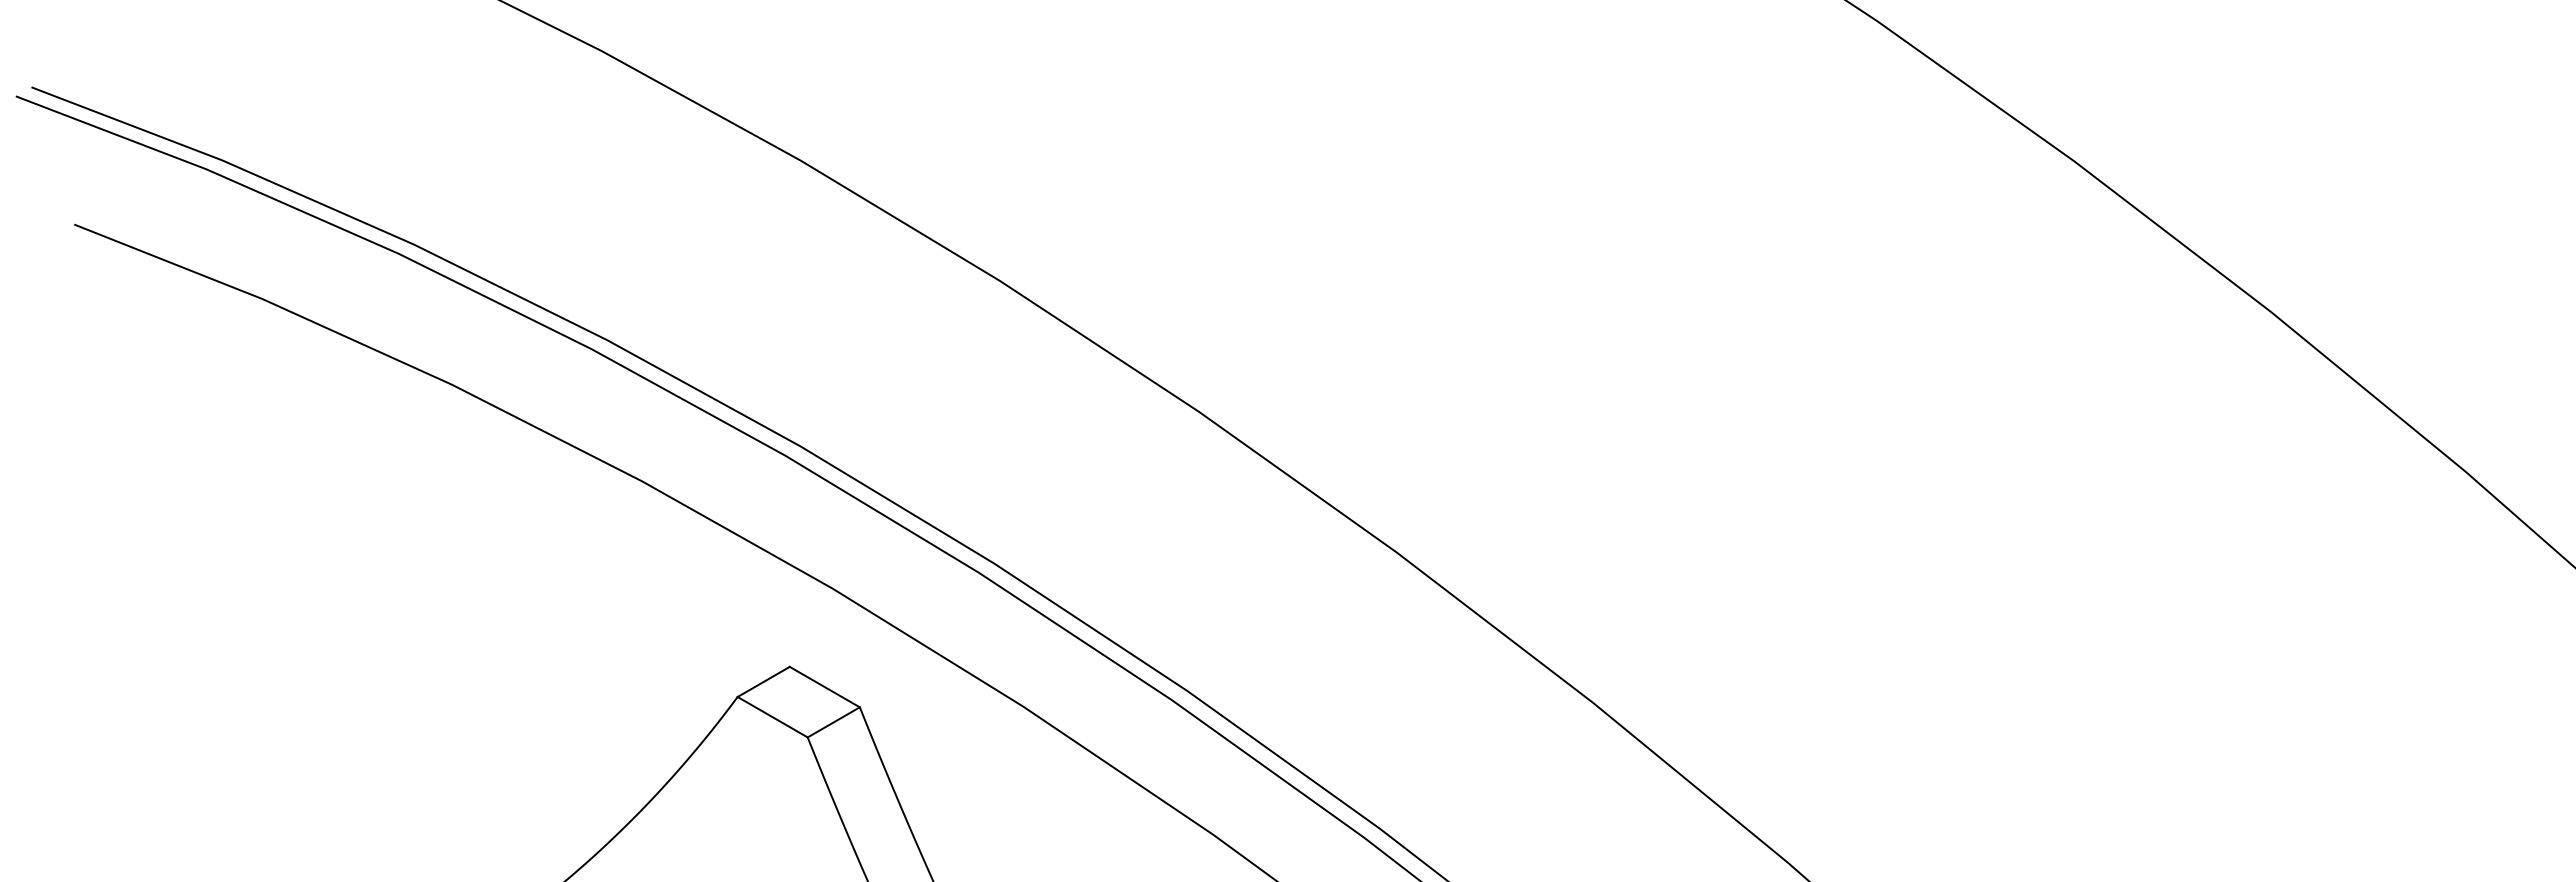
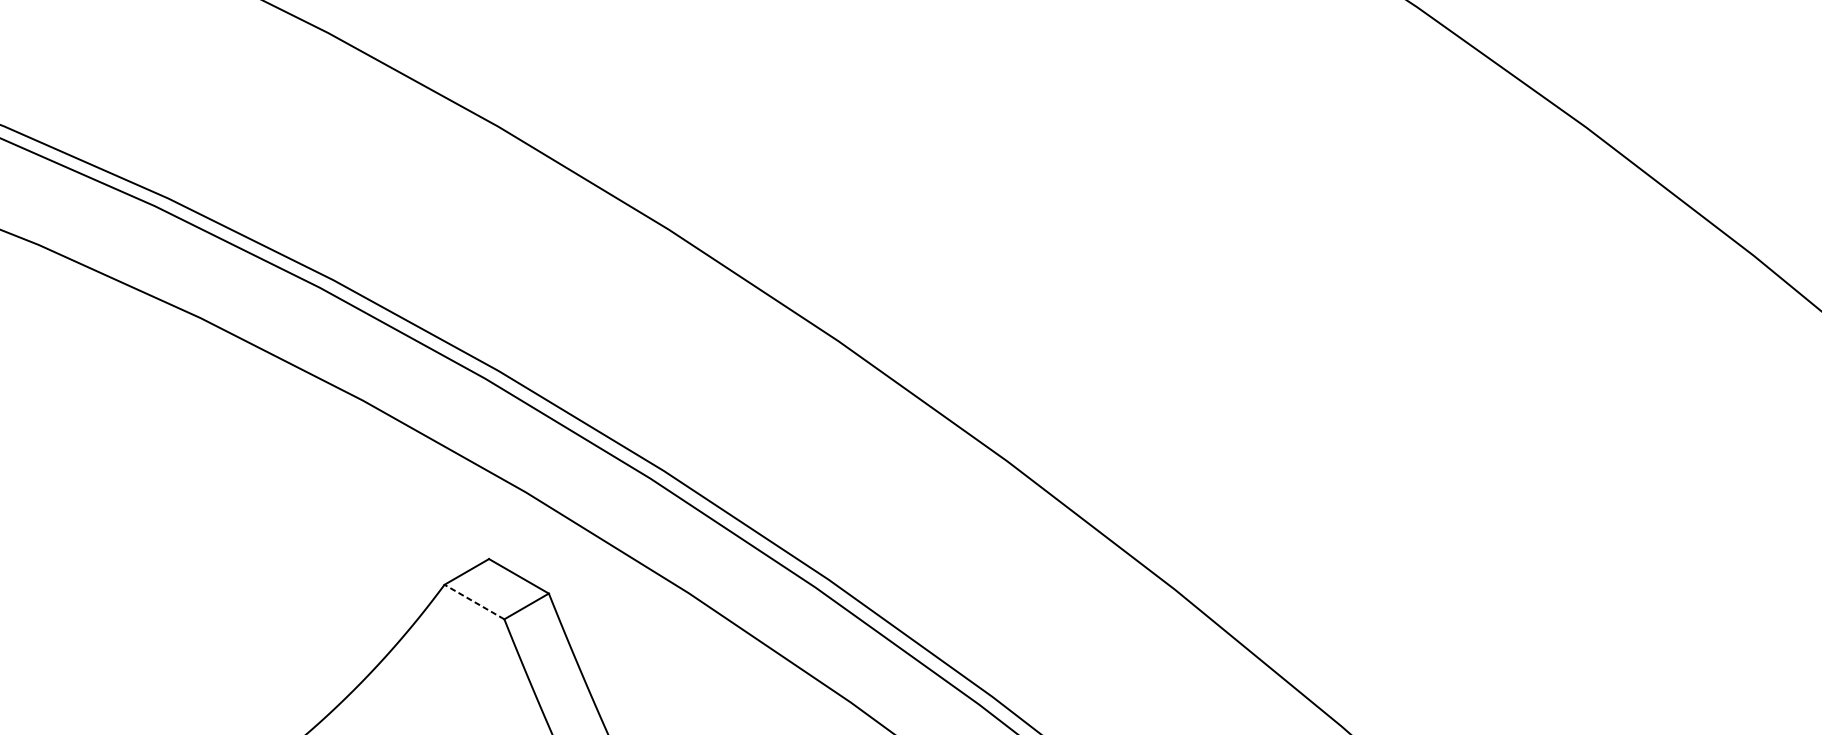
line: (772, 716) -> (474, 601), solid -> dashed

